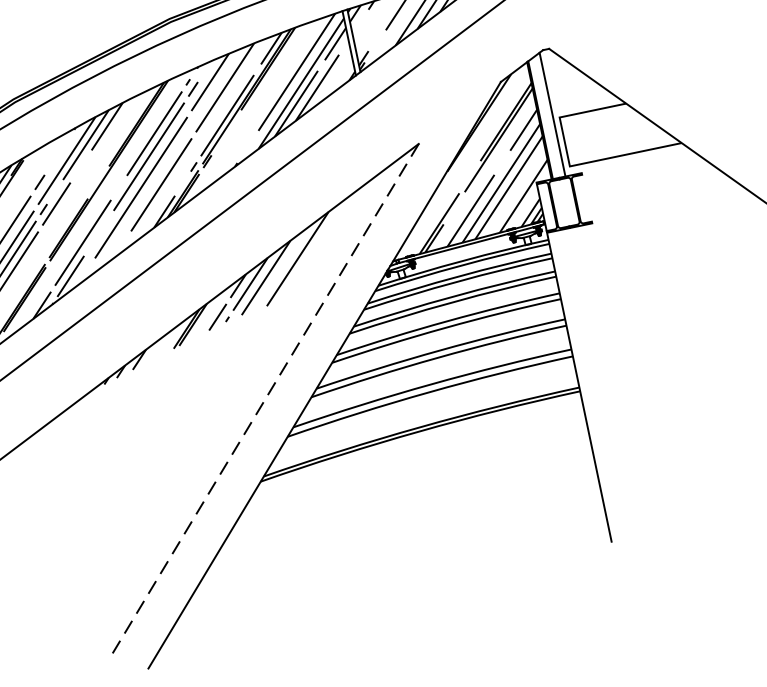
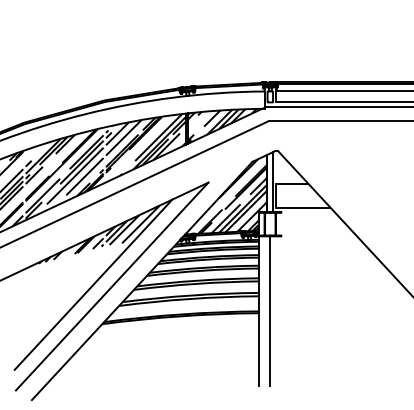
line: (602, 382) -> (270, 311), added
line: (265, 399) -> (112, 286), dashed -> solid
line: (225, 403) -> (93, 284), added

